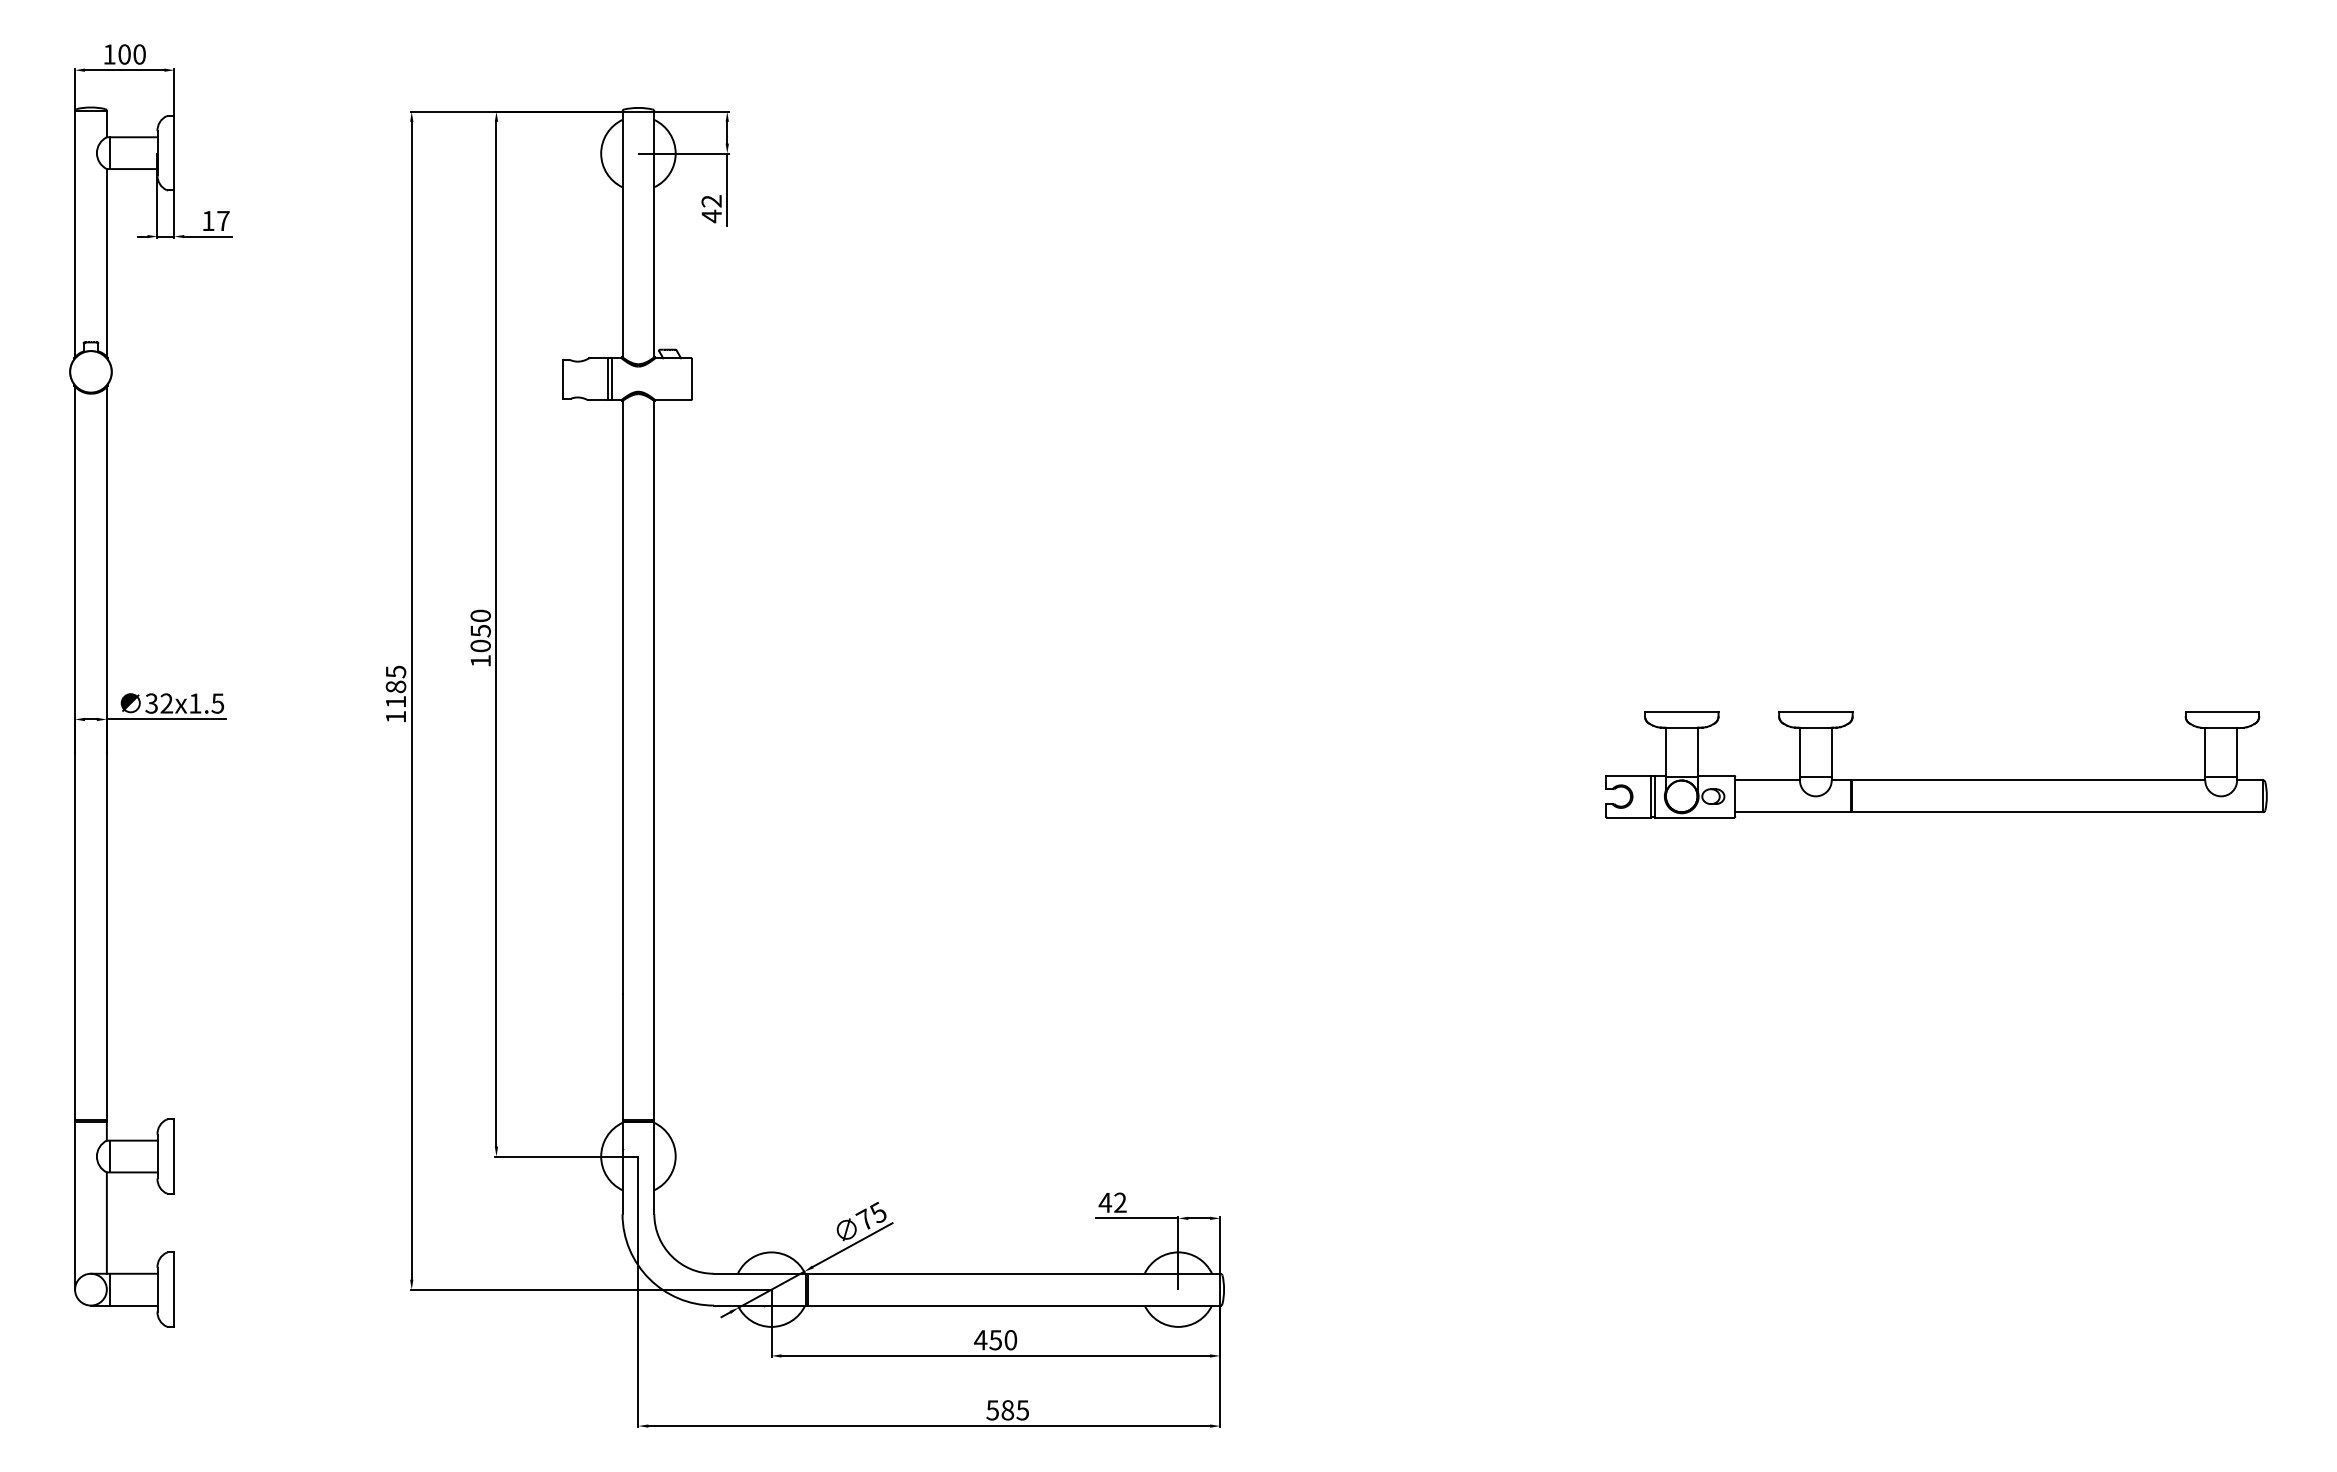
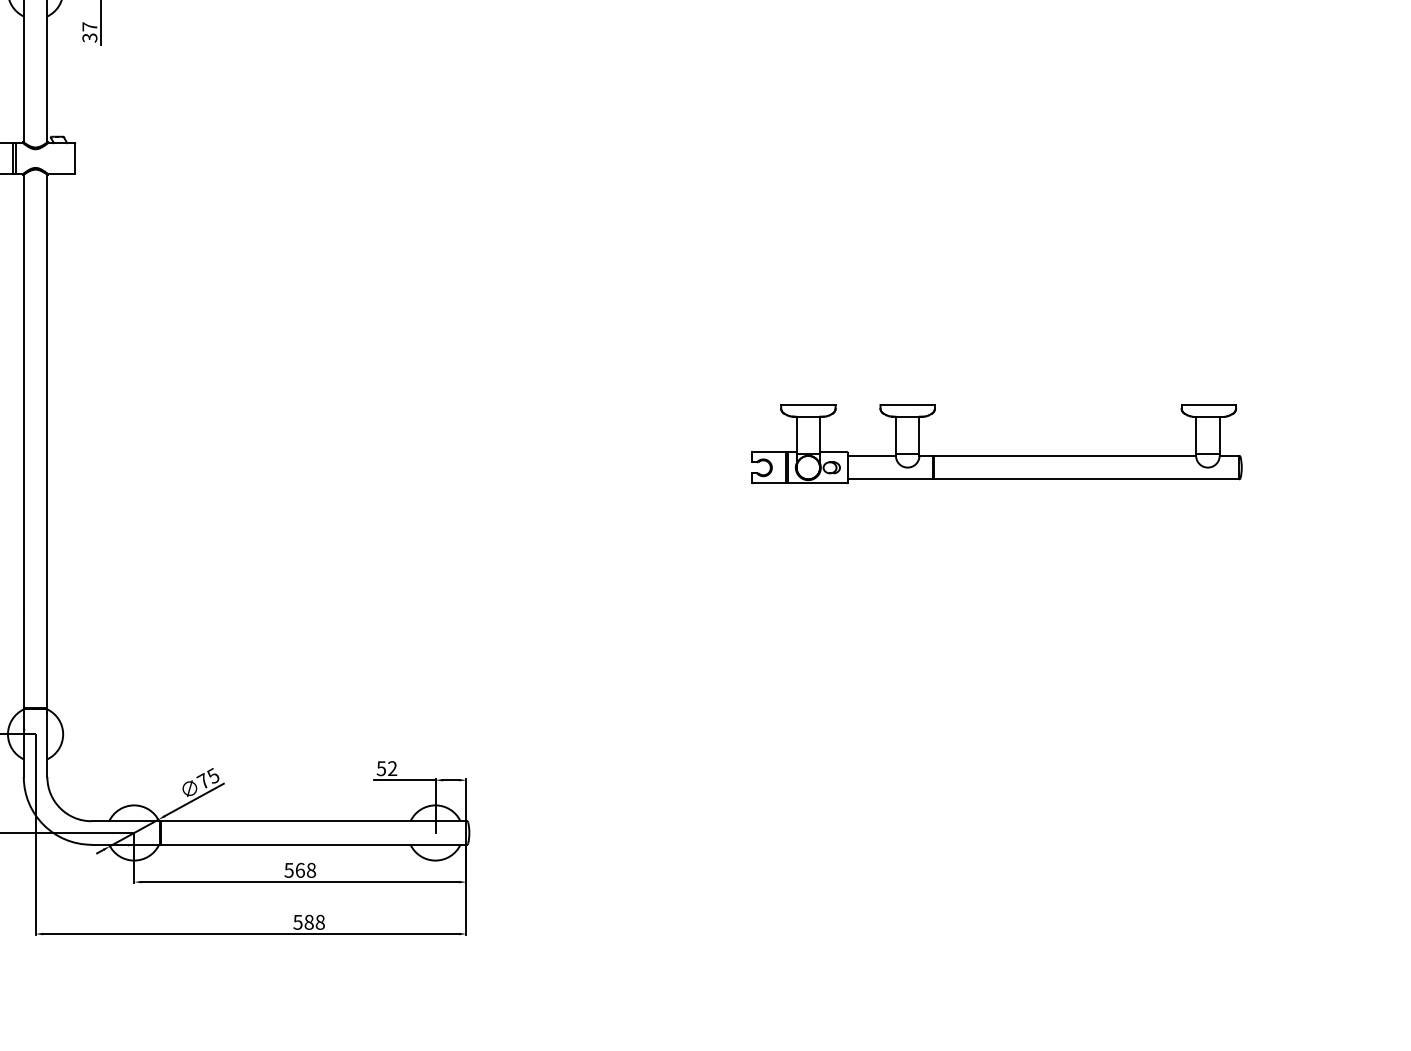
text: (711, 209) -> (89, 32), 42 -> 37
text: (1105, 1202) -> (381, 768), 42 -> 52
text: (995, 1340) -> (300, 870), 450 -> 568
text: (1022, 1410) -> (320, 922), 585 -> 588

